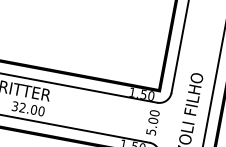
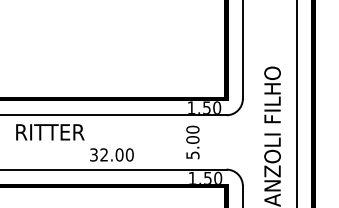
text: (28, 108) -> (111, 154), moved
text: (152, 122) -> (192, 142), moved

